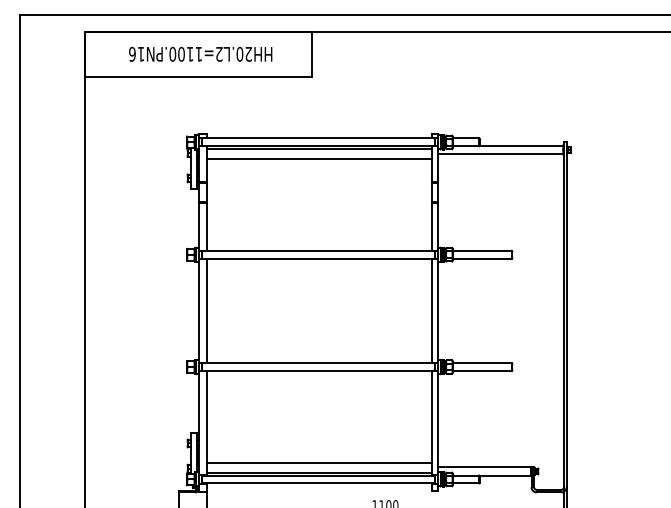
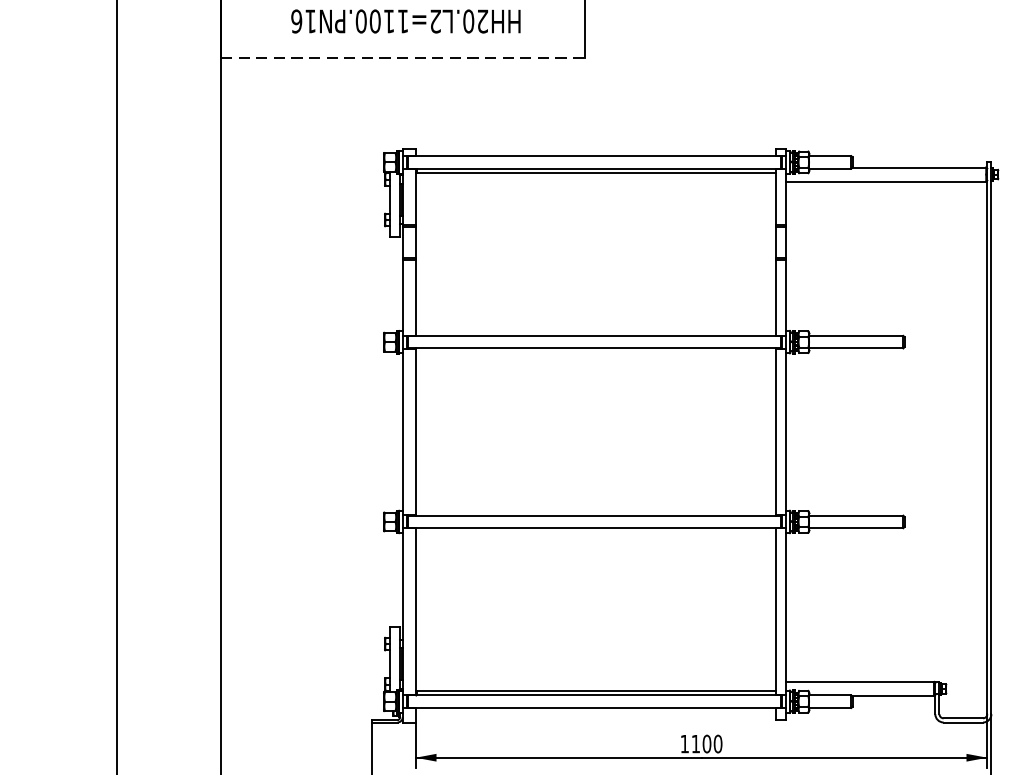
line: (198, 77) -> (402, 58), solid -> dashed
line: (318, 158) -> (594, 188), removed
line: (318, 463) -> (594, 676), removed

